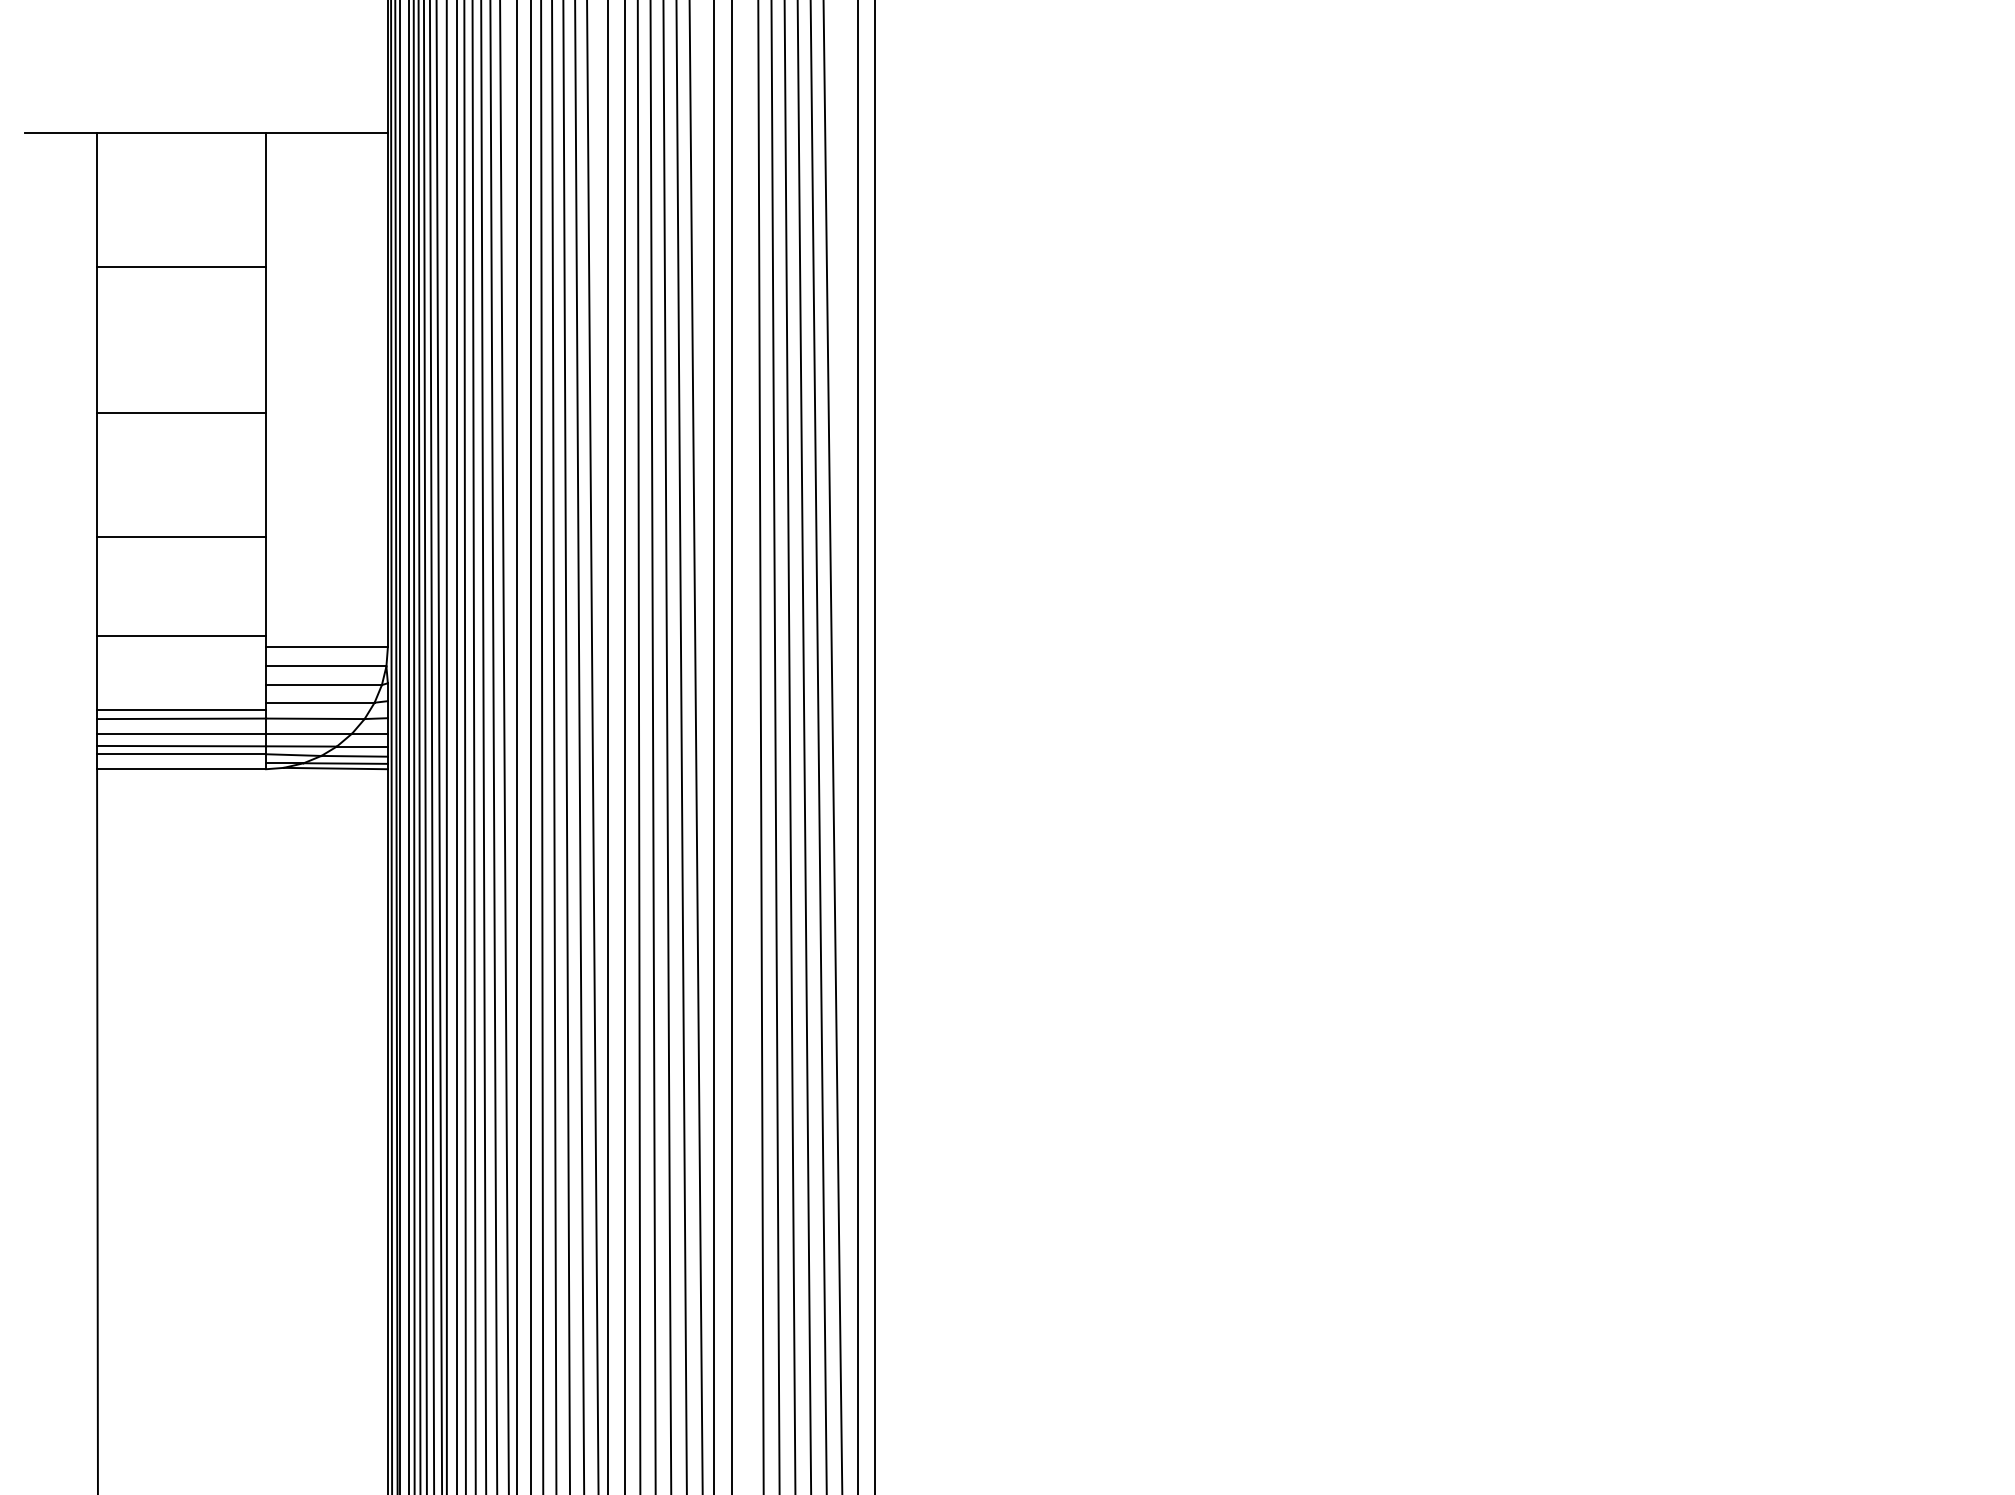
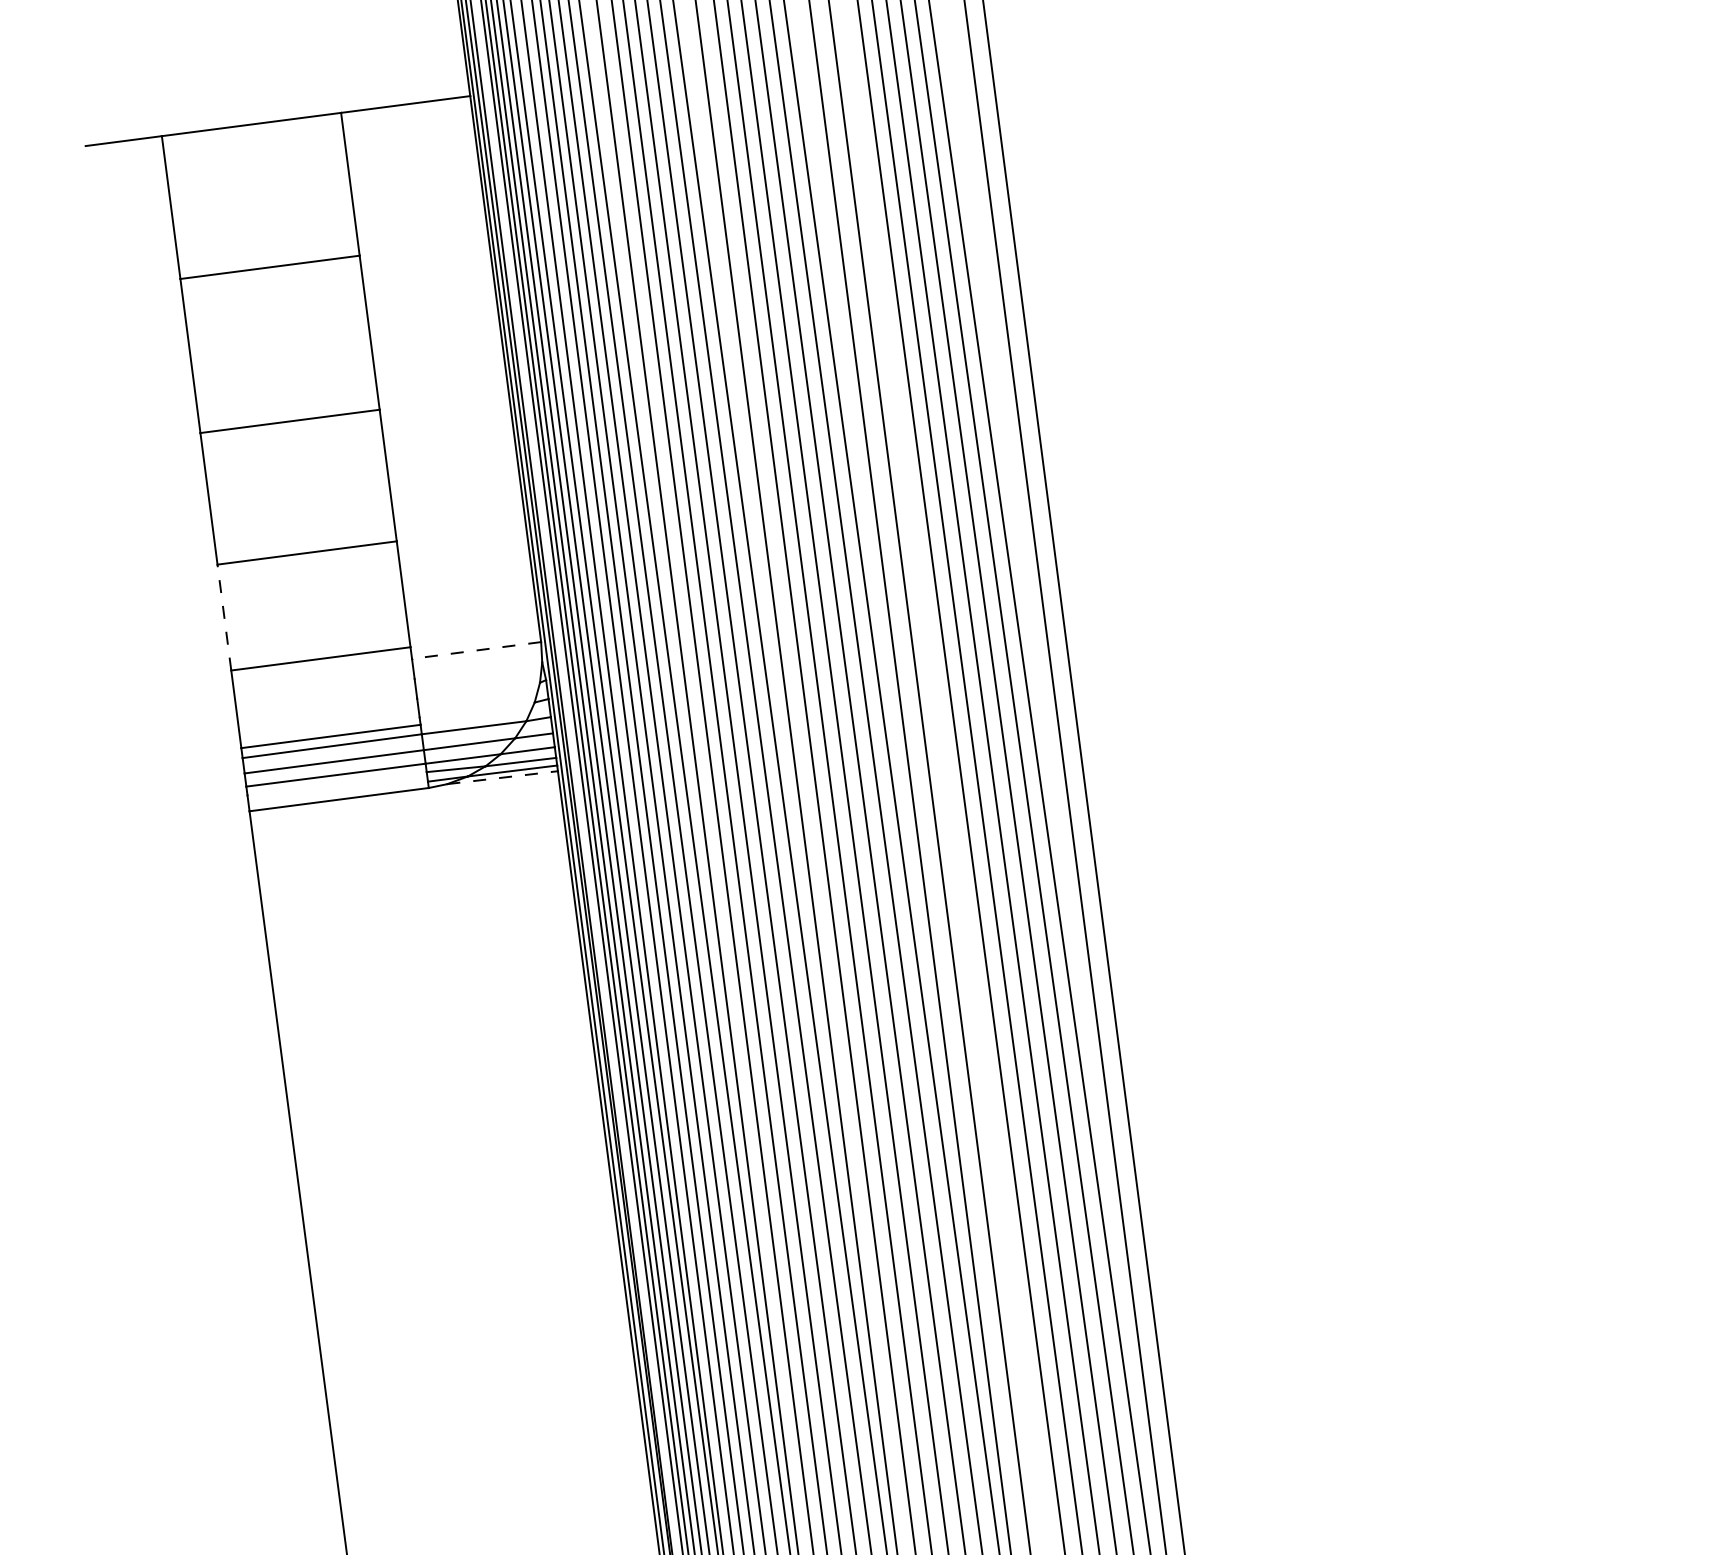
line: (97, 586) -> (224, 617), solid -> dashed
line: (327, 647) -> (477, 650), solid -> dashed
line: (326, 666) -> (478, 670), removed
line: (323, 685) -> (478, 691), removed
line: (320, 702) -> (477, 709), removed
line: (181, 754) -> (337, 784), removed
line: (336, 768) -> (503, 777), solid -> dashed

